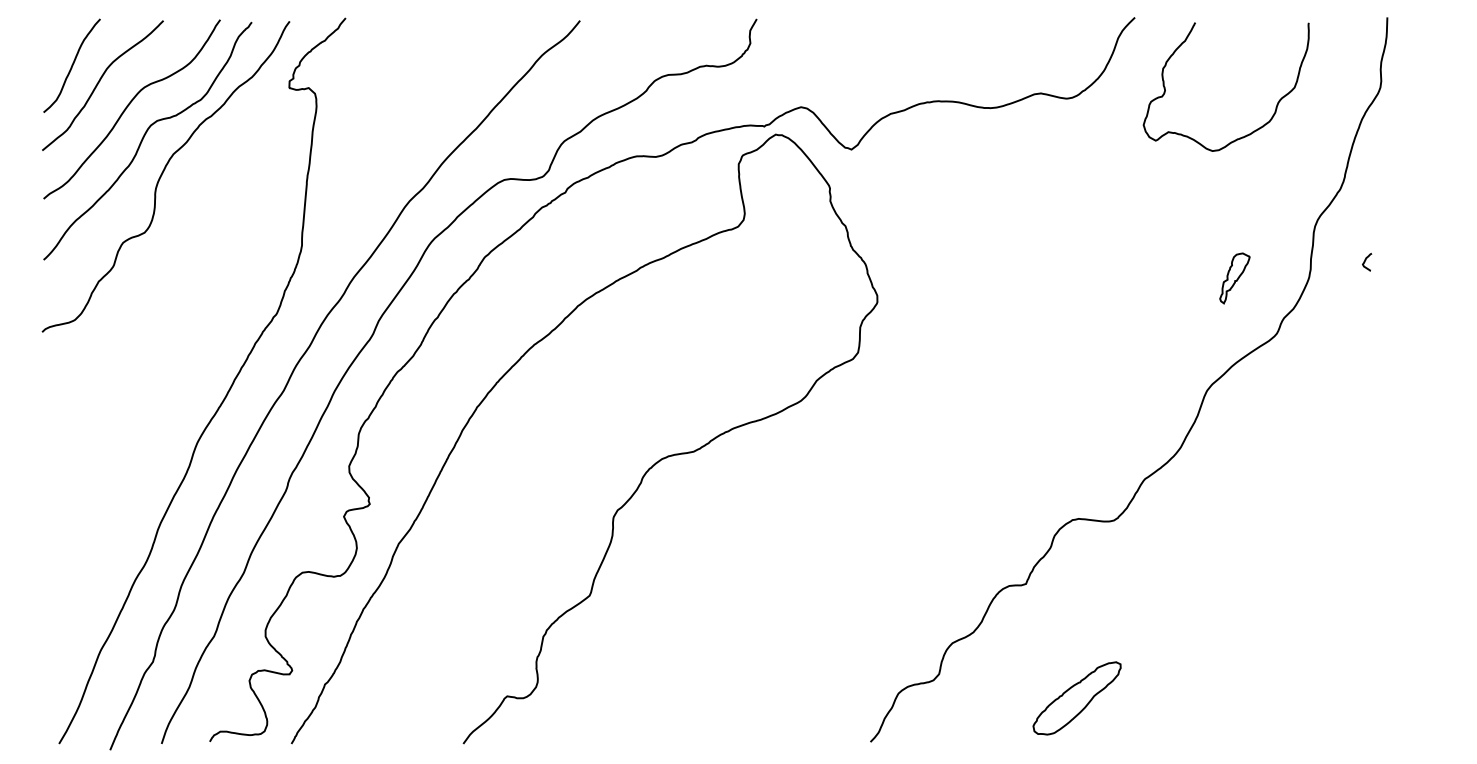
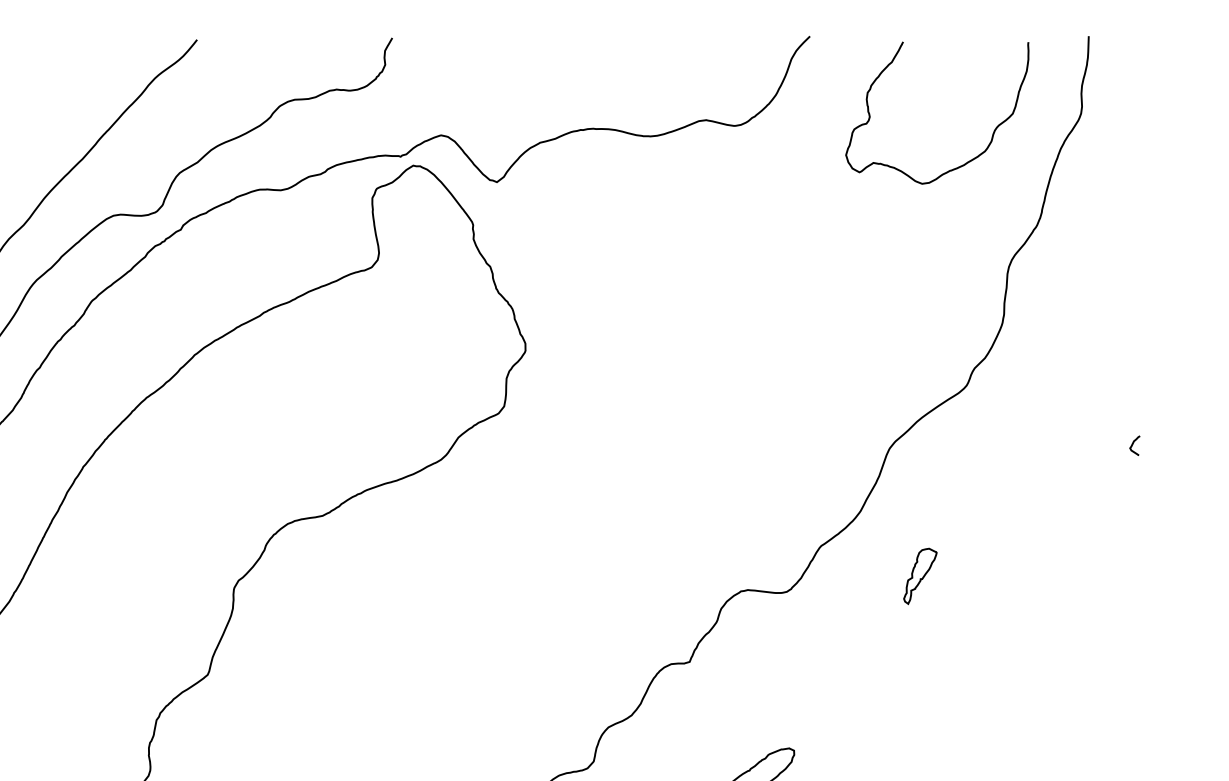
curve: (1253, 130) -> (967, 161), moved
curve: (1365, 262) -> (1133, 446), moved
part: (1234, 278) -> (919, 576), moved

